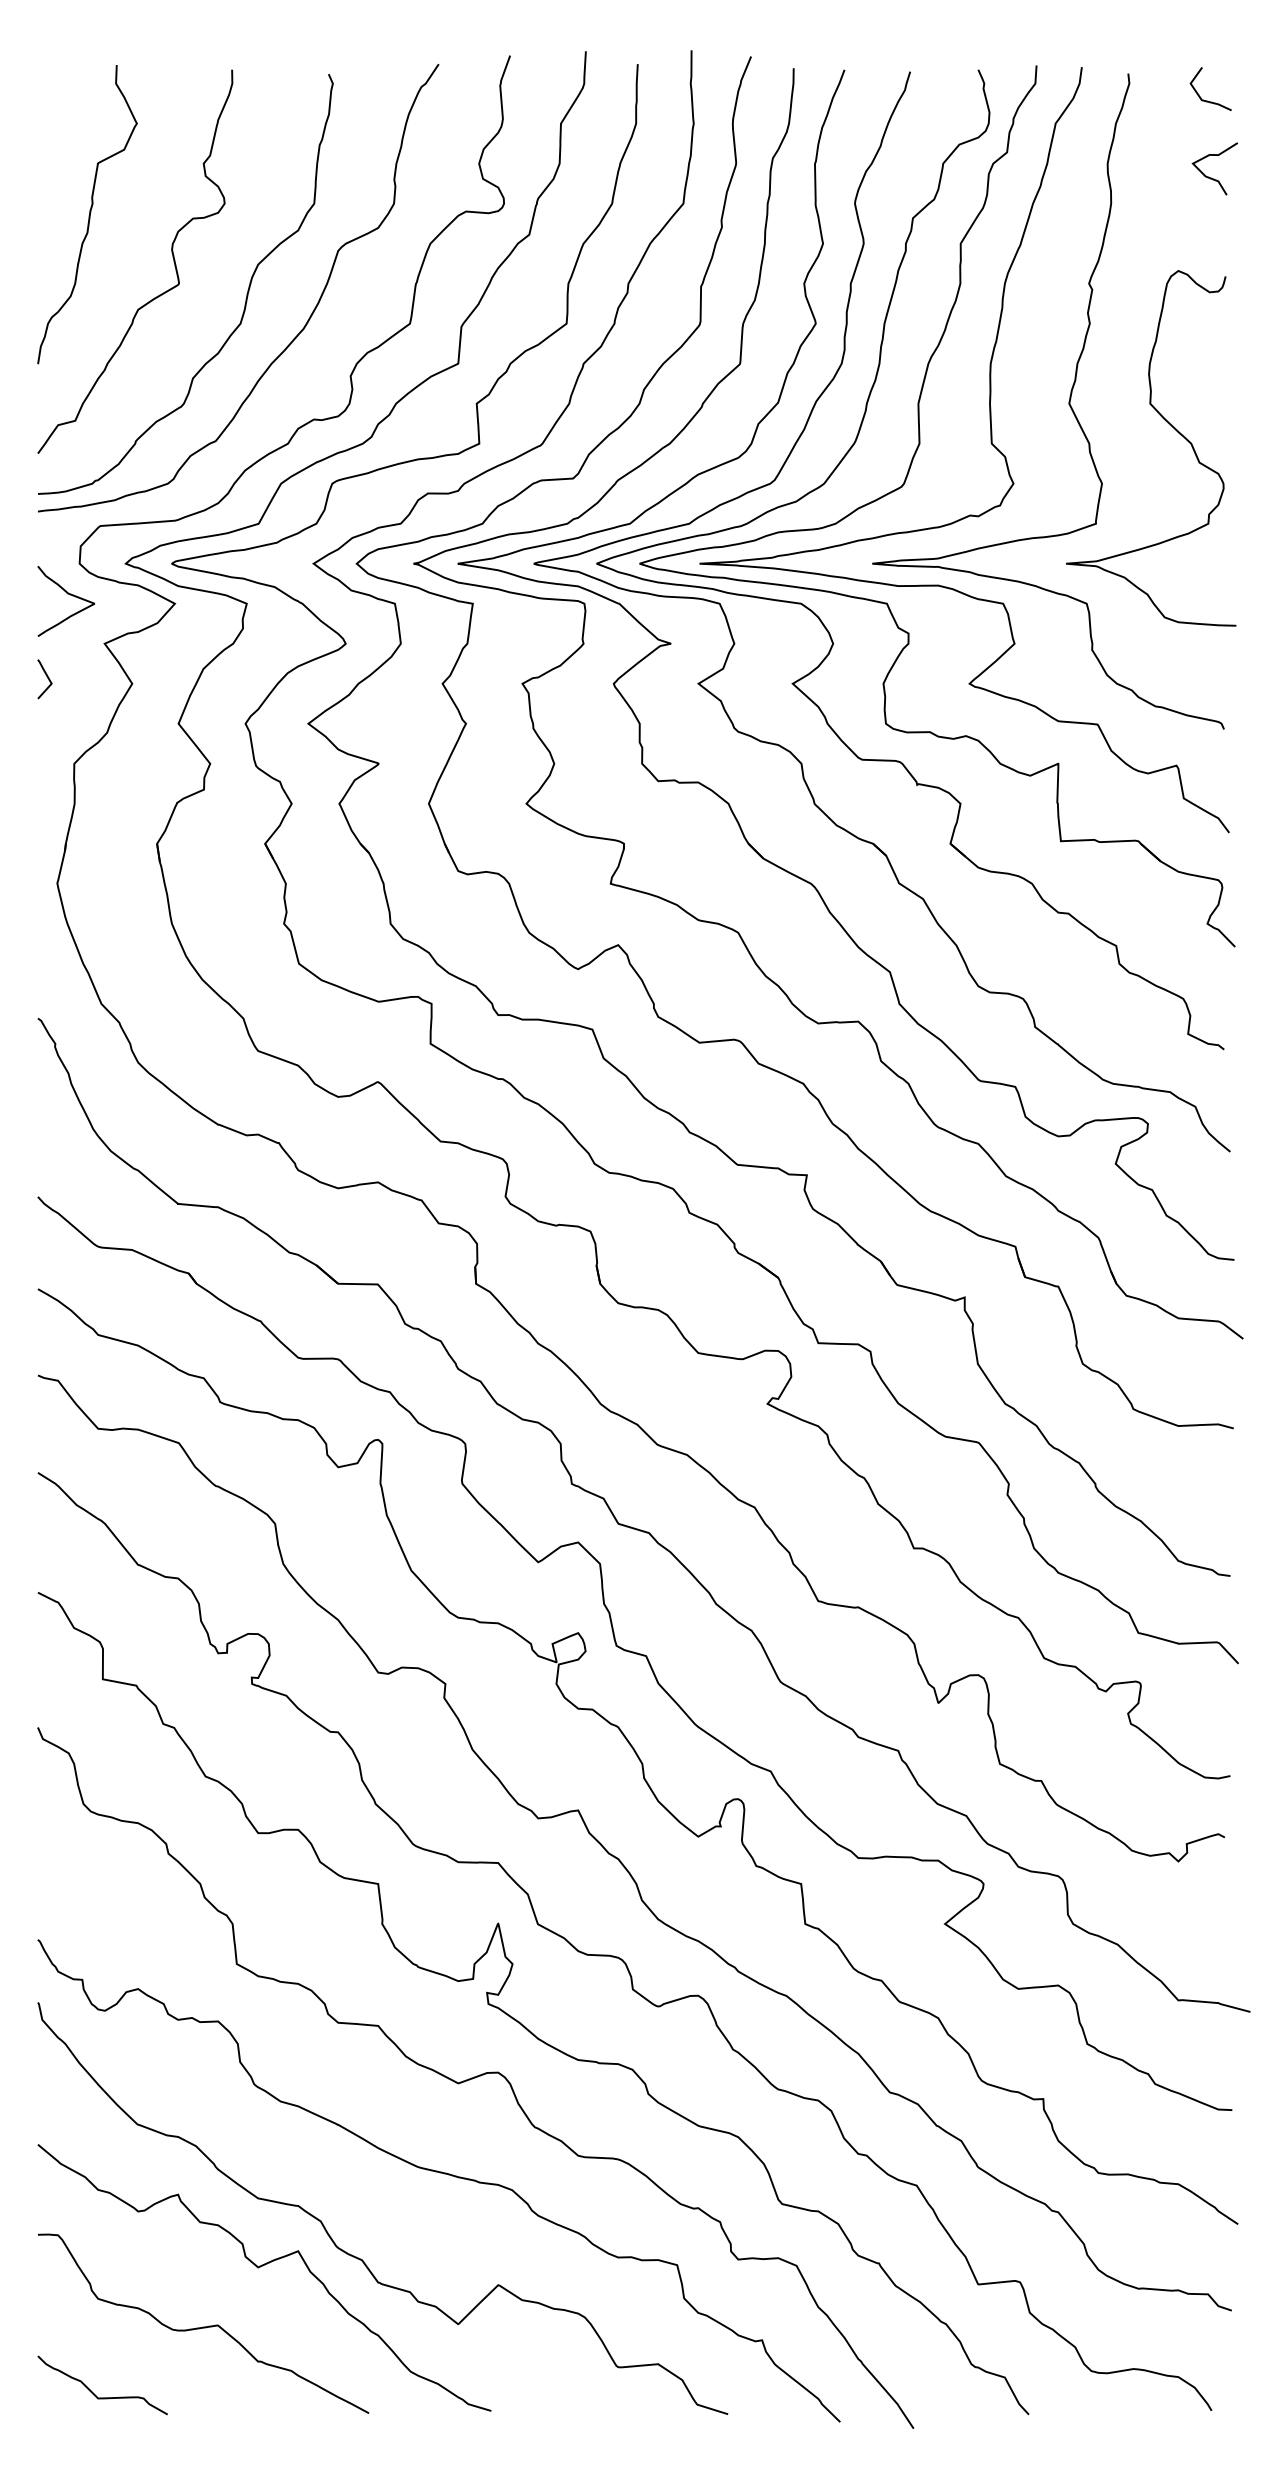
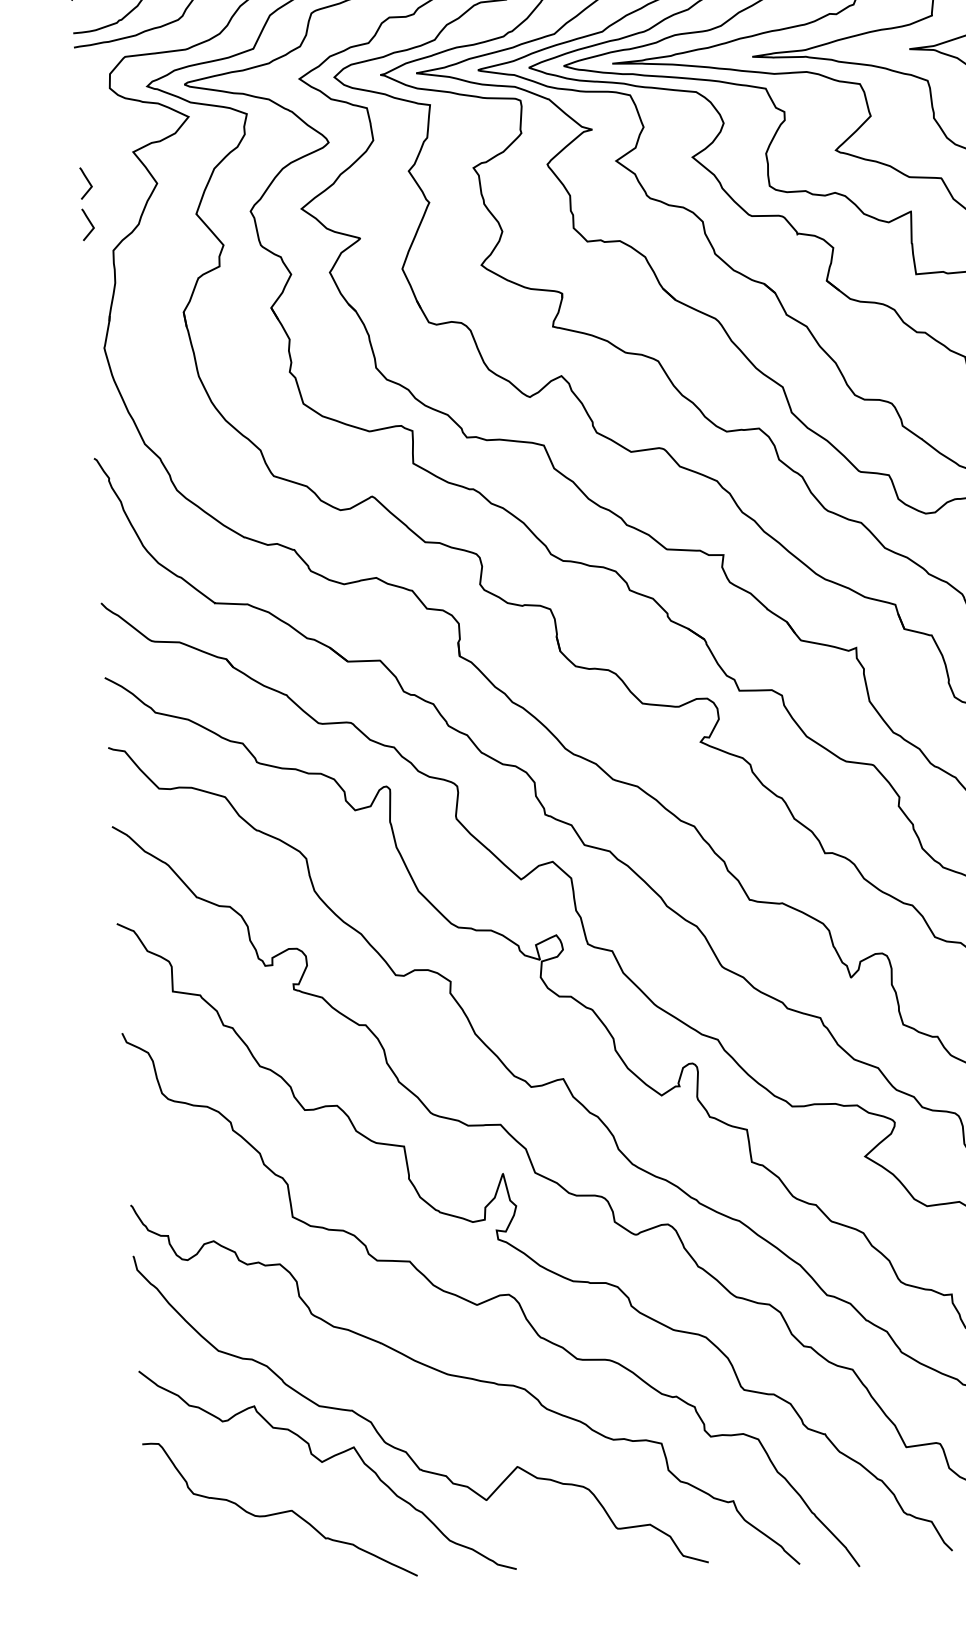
curve: (67, 594) -> (101, 113), removed
line: (47, 729) -> (90, 223), added
curve: (94, 2393) -> (194, 1570), removed

